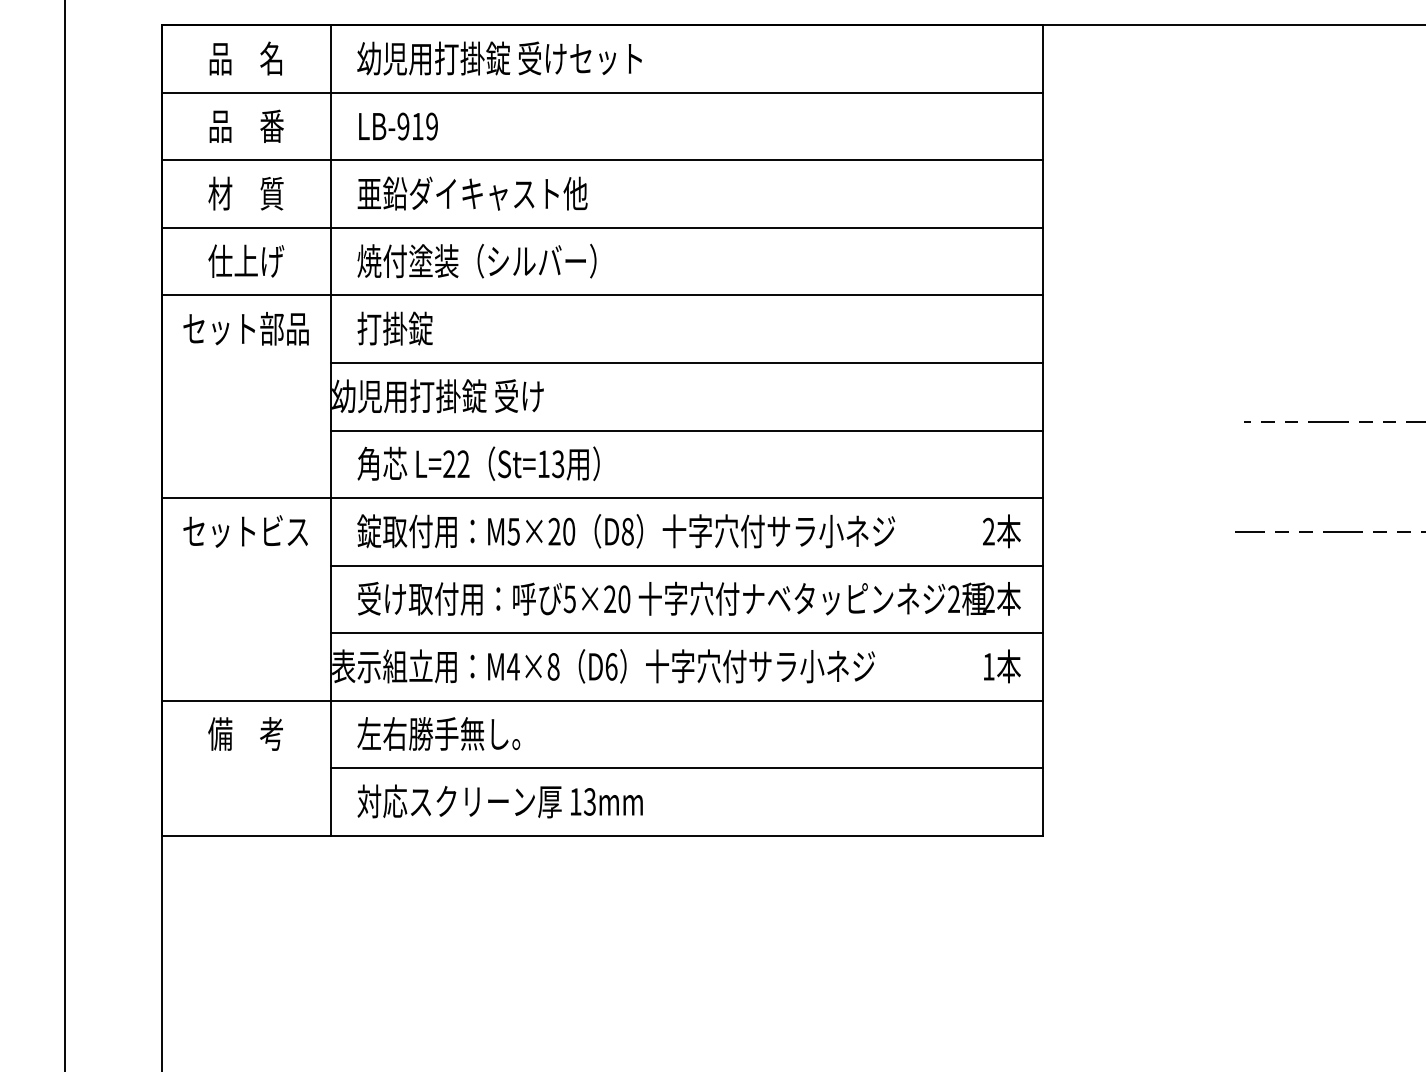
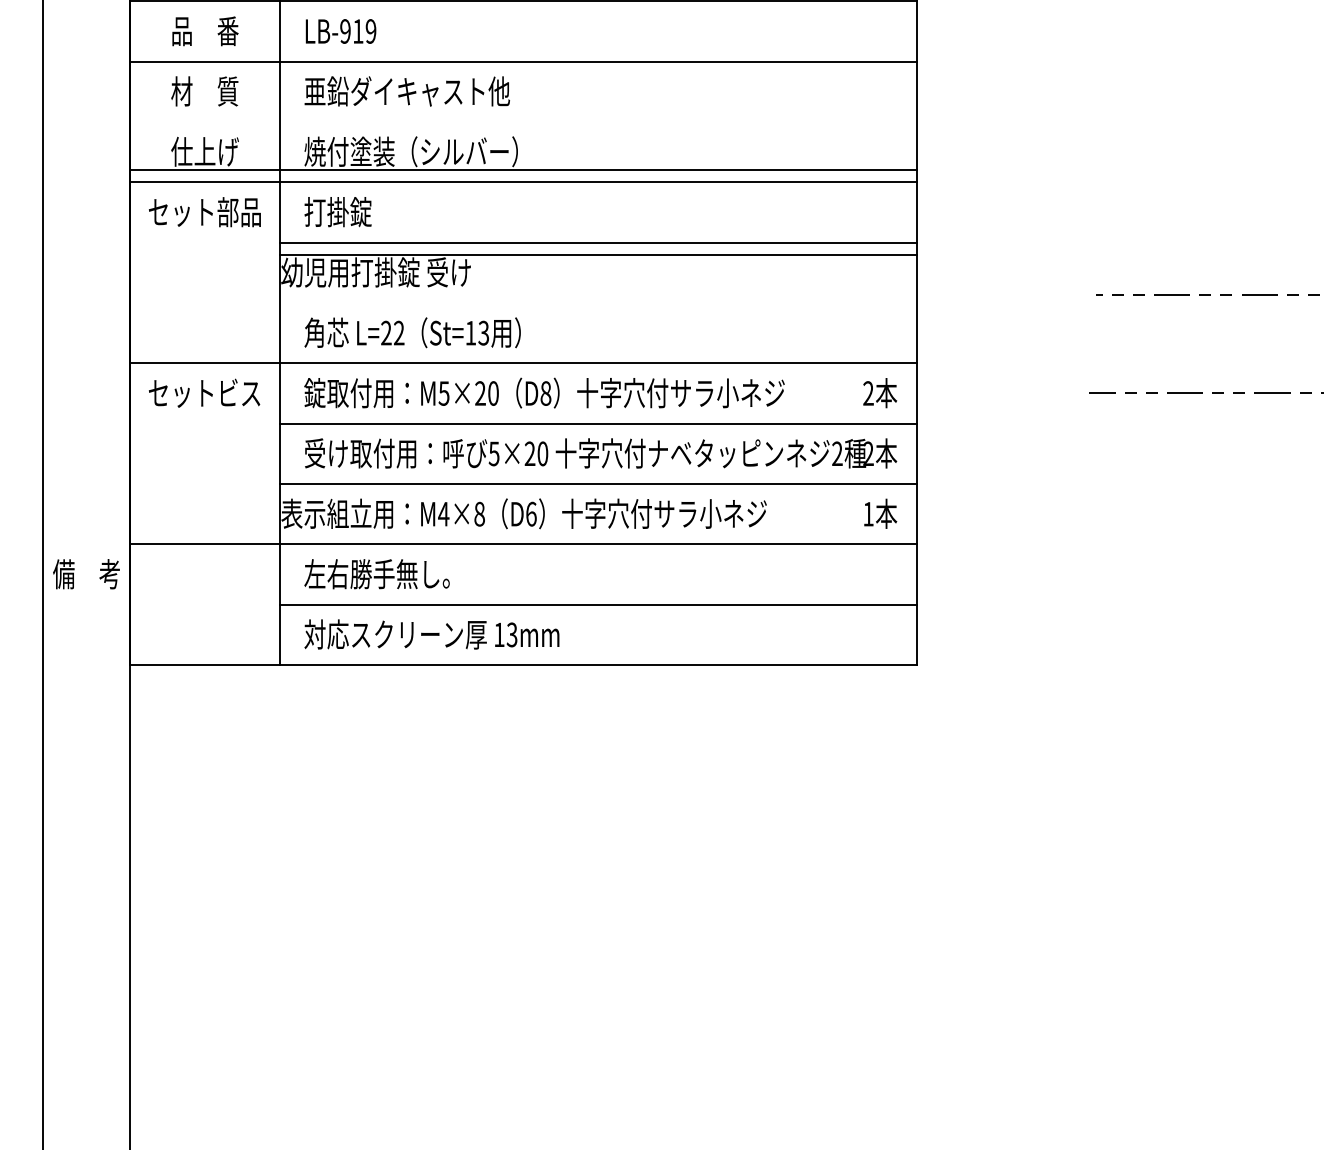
line: (602, 228) -> (523, 170), moved
line: (686, 430) -> (598, 255), moved
text: (245, 734) -> (86, 574), moved

